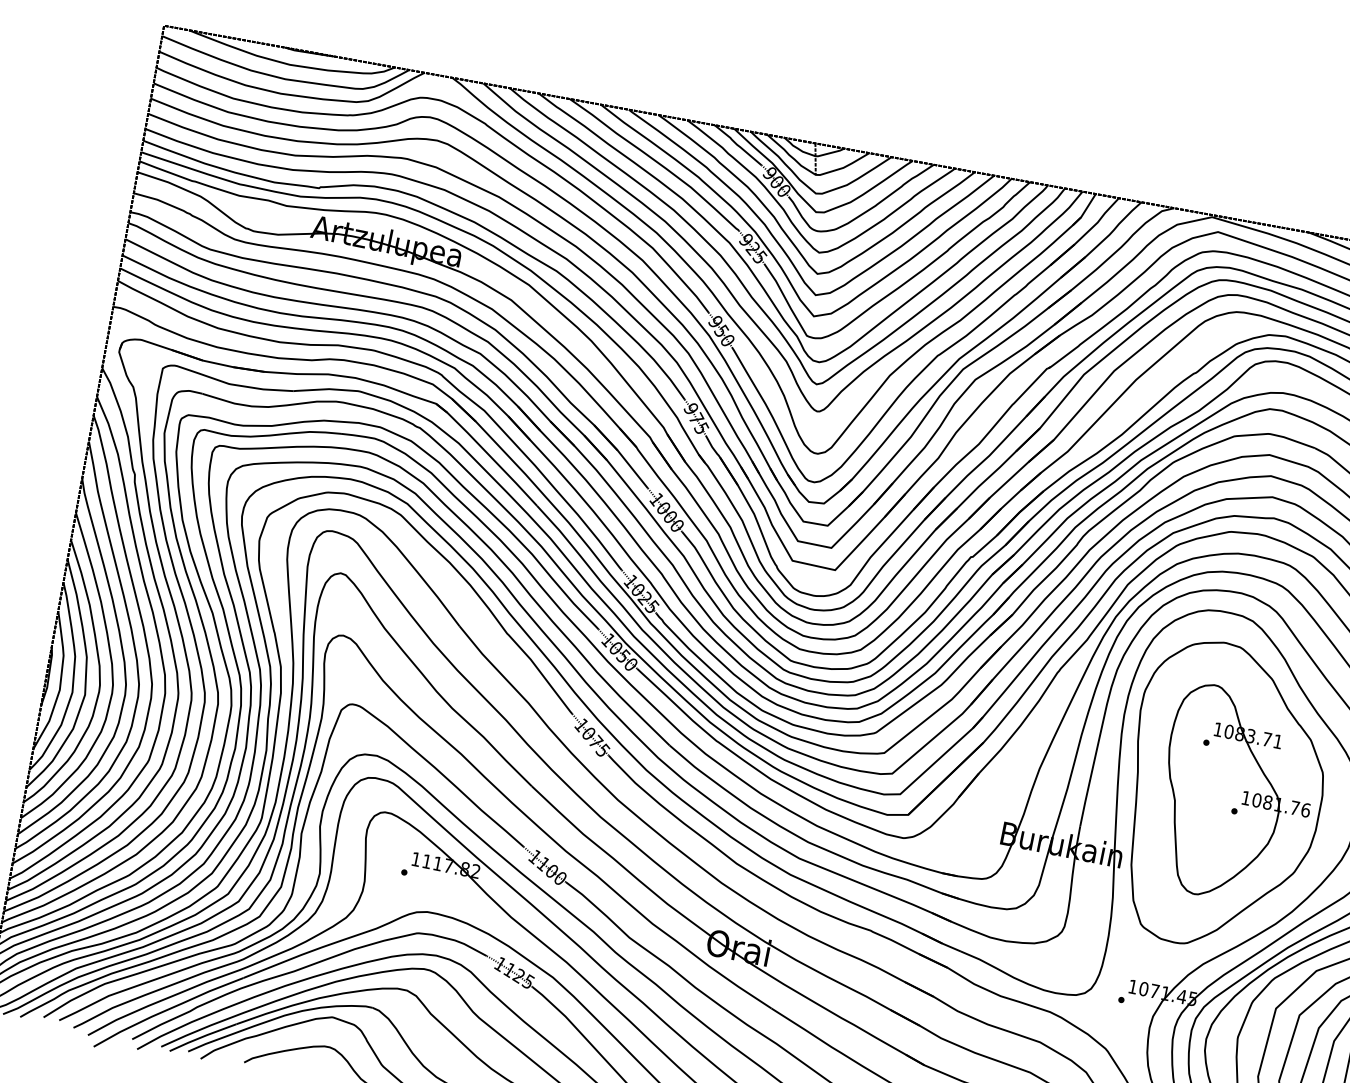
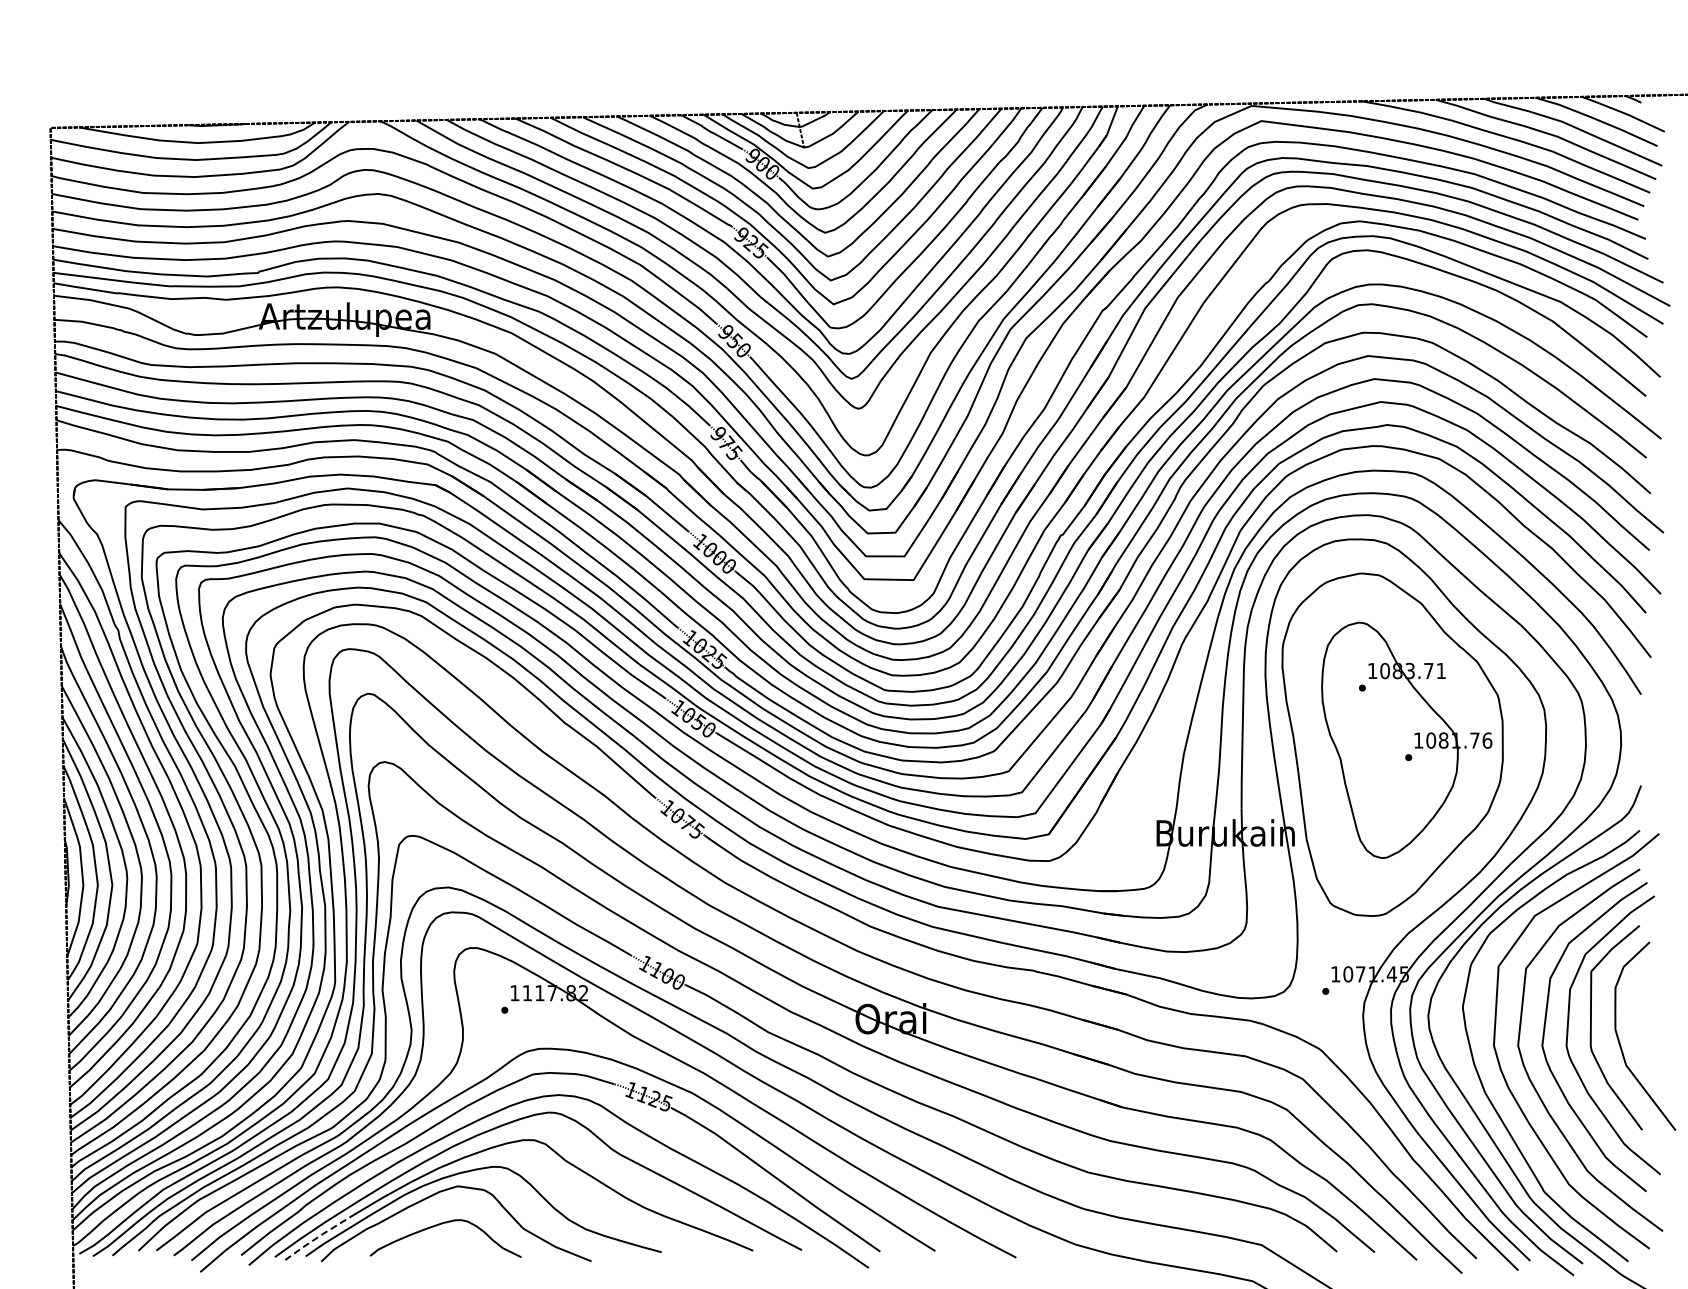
line: (202, 1036) -> (318, 1236), solid -> dashed

